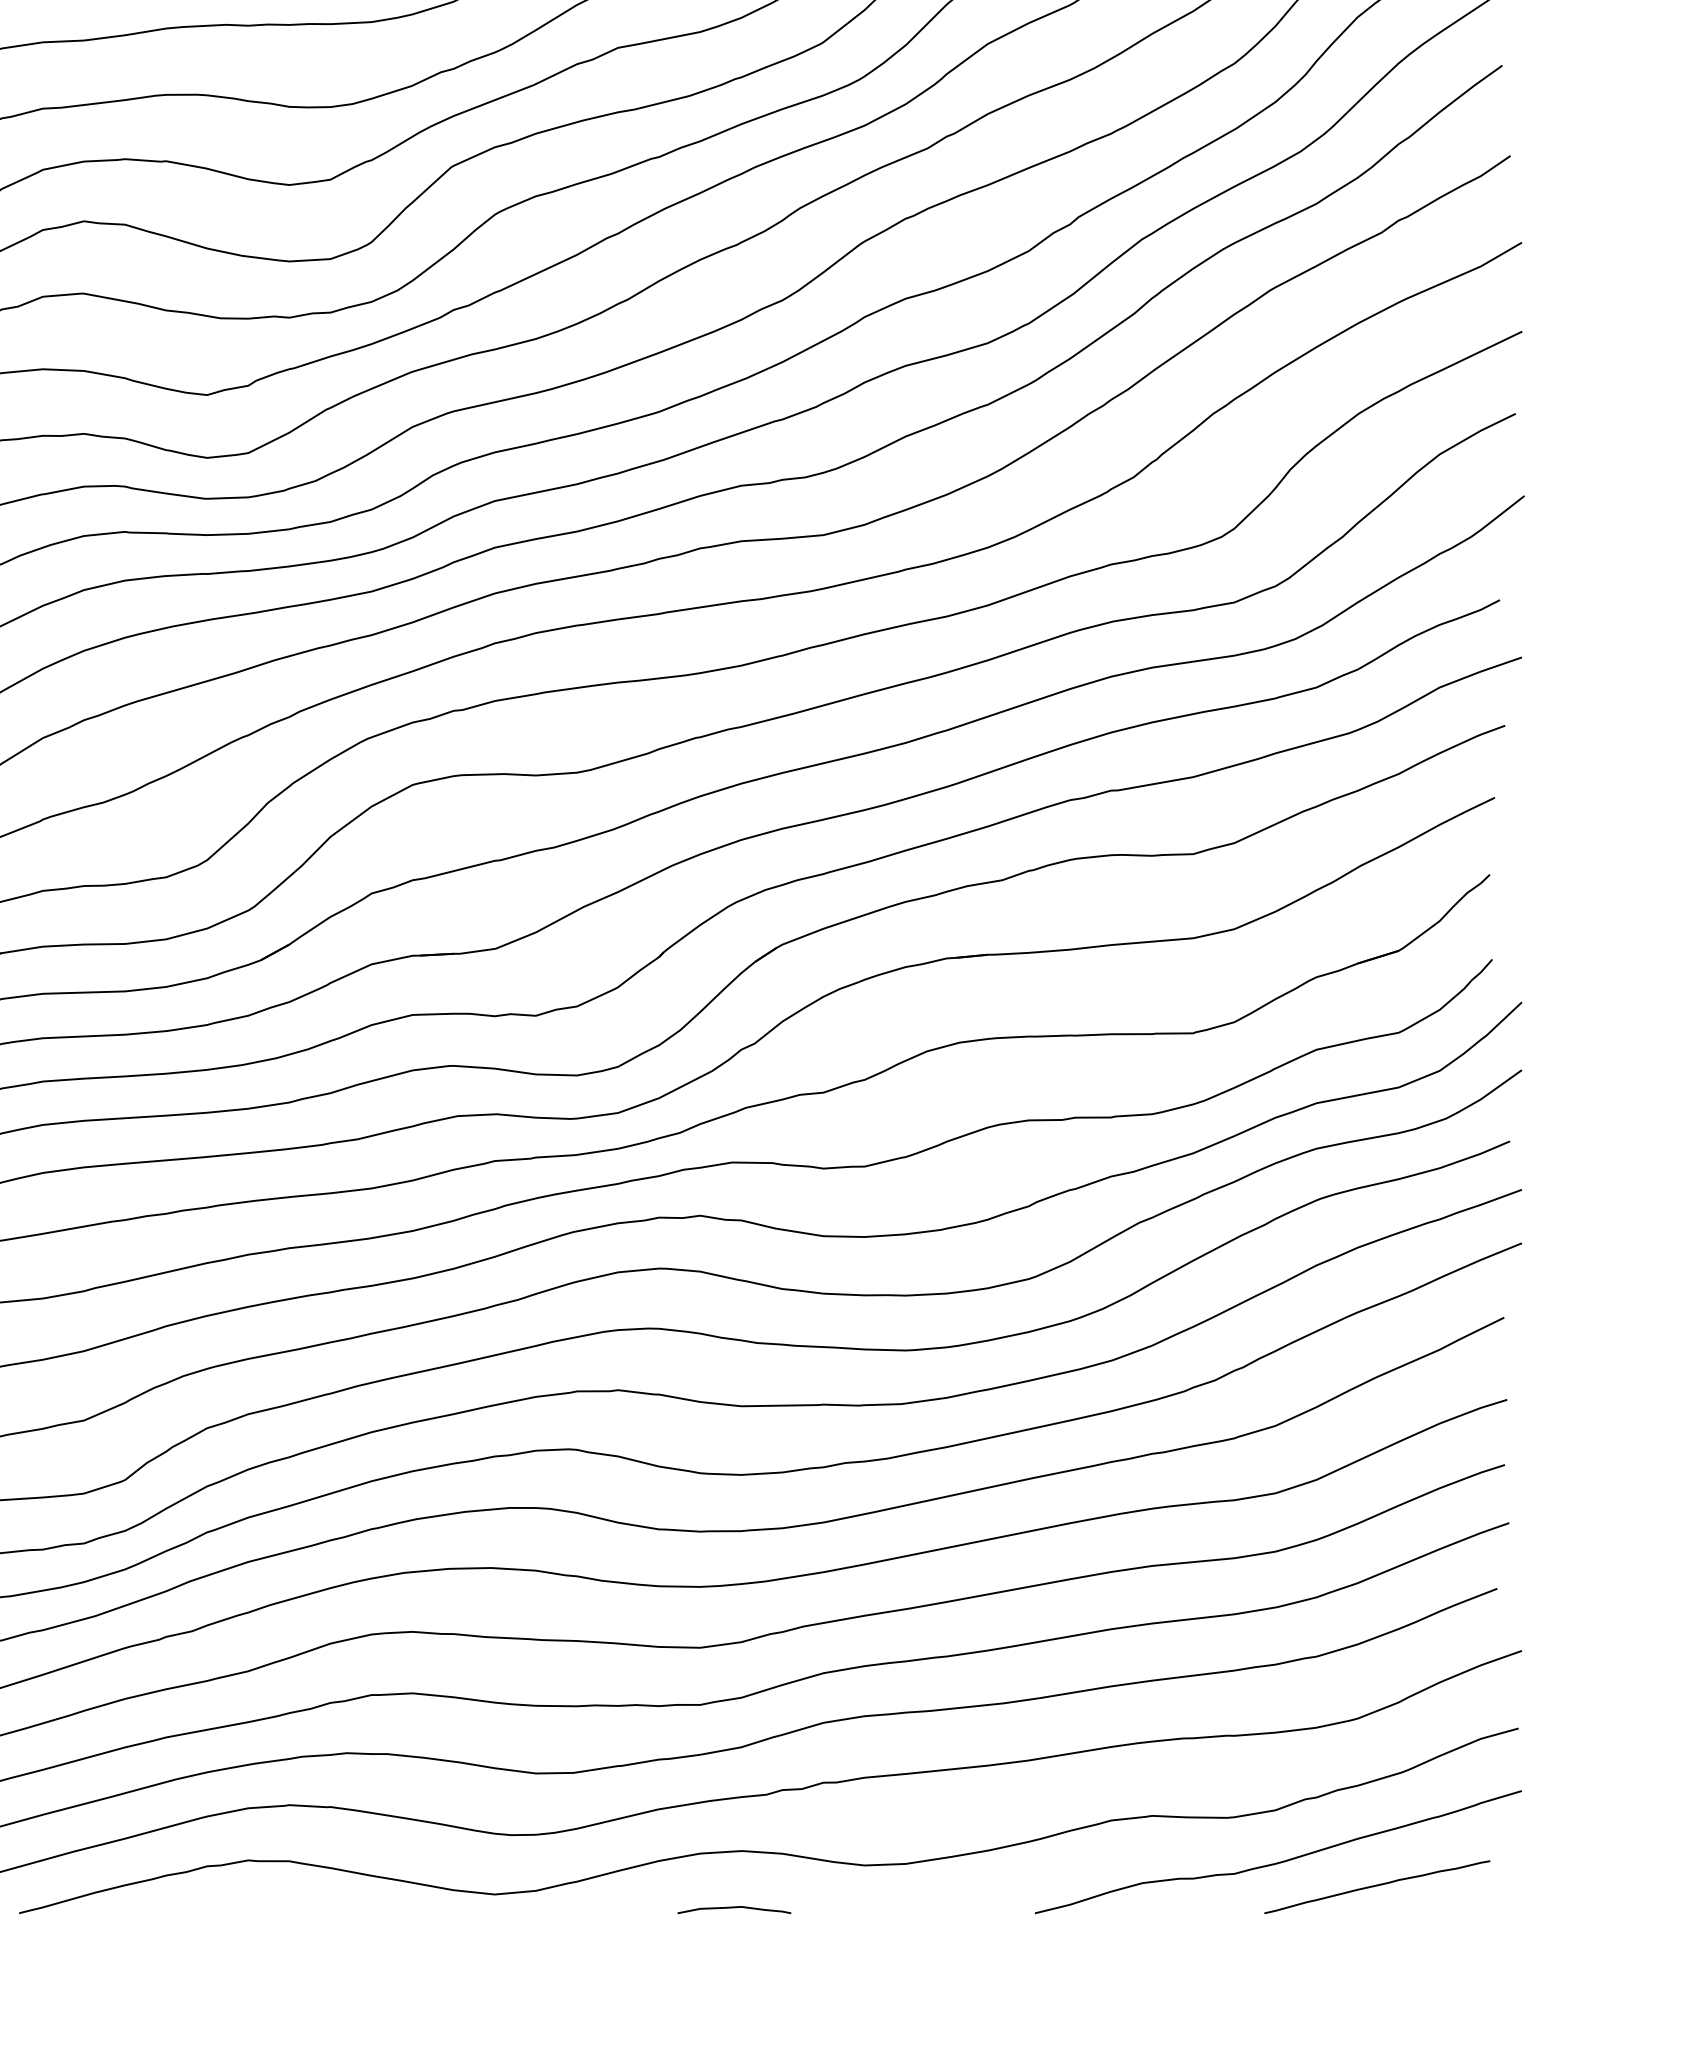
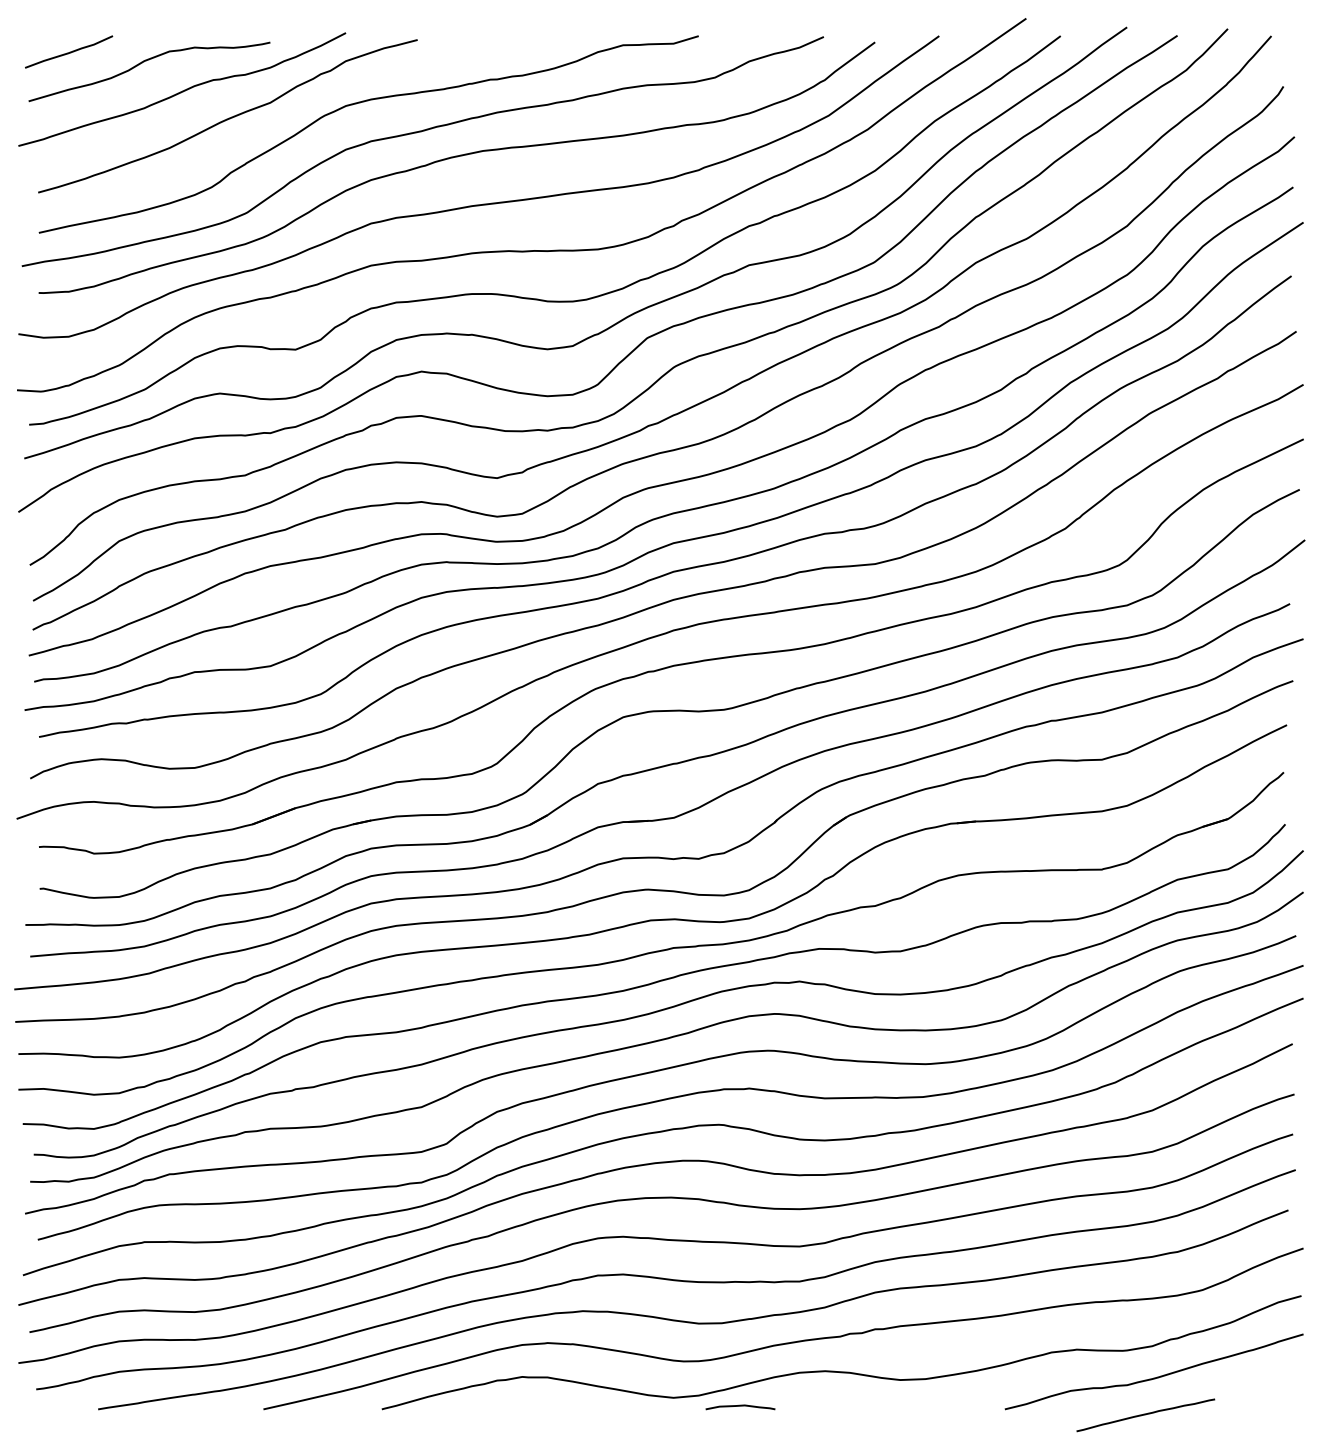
curve: (1376, 1887) -> (1145, 1415), moved
curve: (734, 1908) -> (740, 1406), moved

